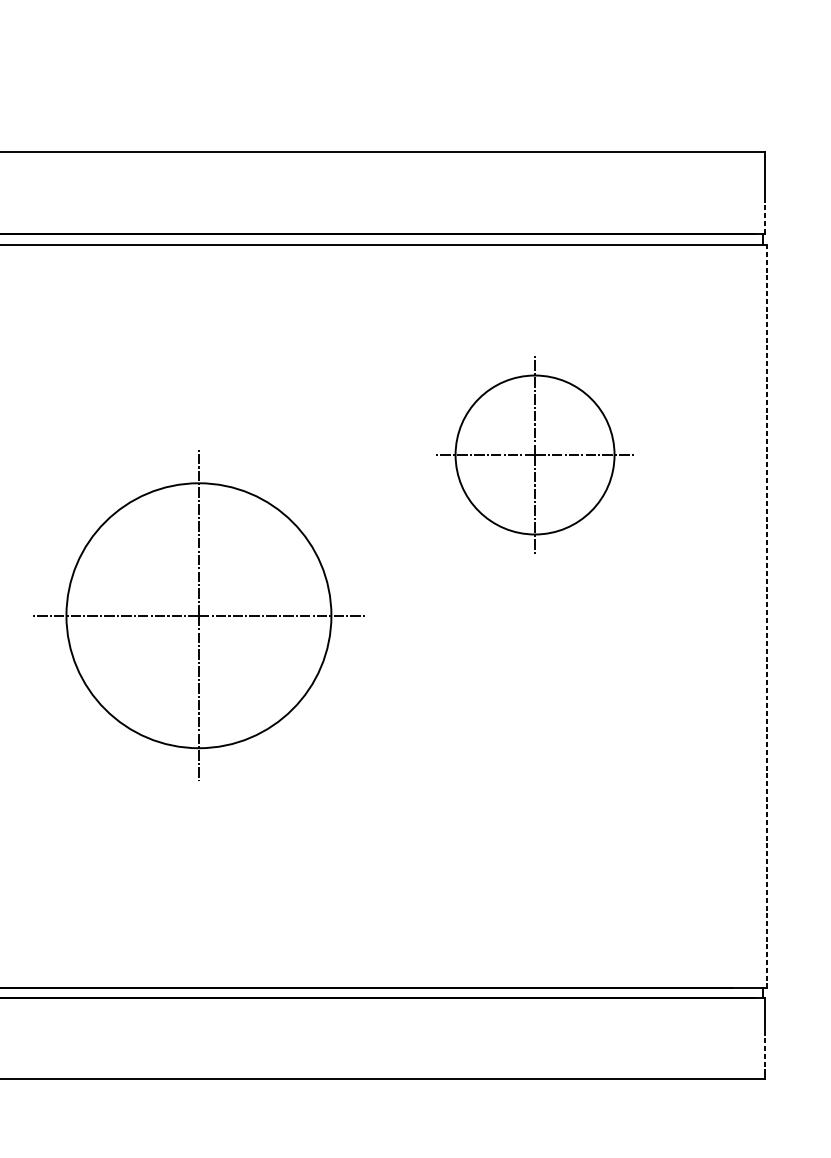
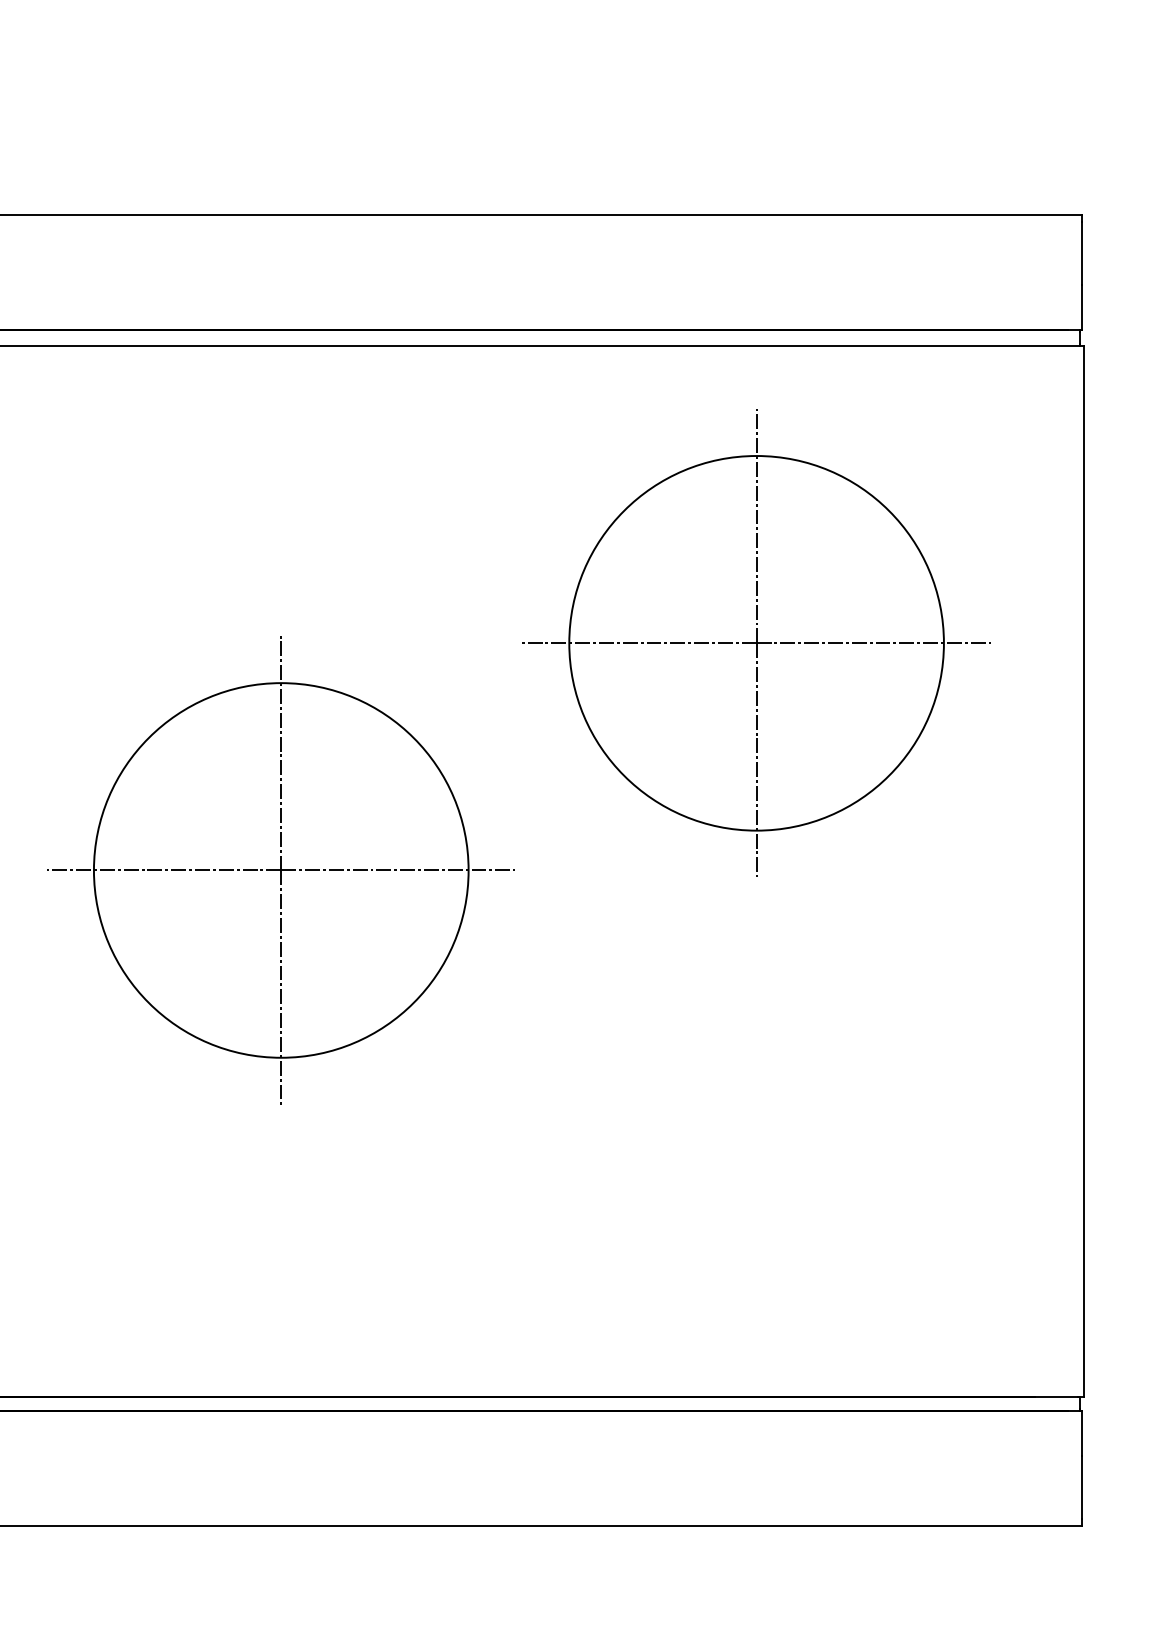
line: (765, 217) -> (1082, 307), dashed -> solid
part: (535, 454) -> (756, 642), size x1.67
line: (766, 616) -> (1084, 871), dashed -> solid
line: (765, 1052) -> (1082, 1487), dashed -> solid

